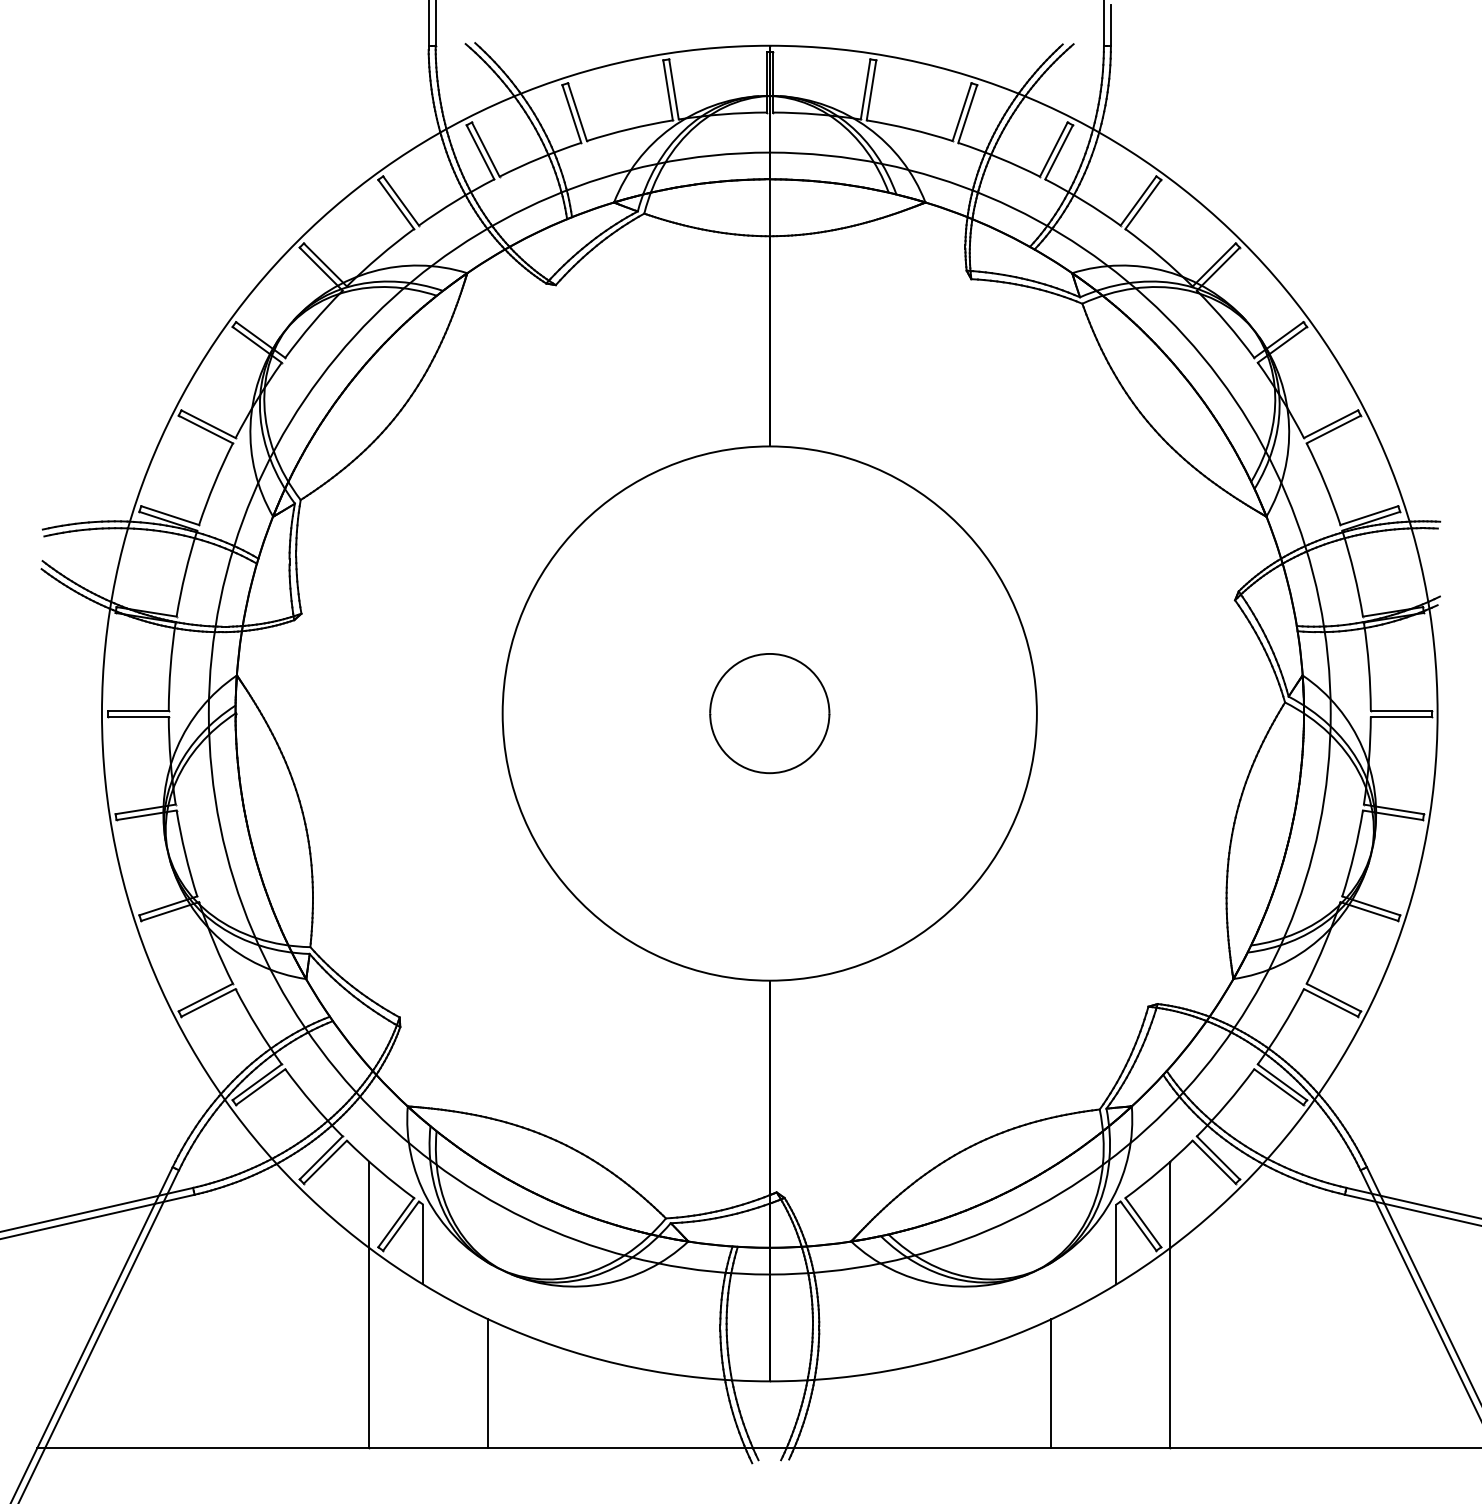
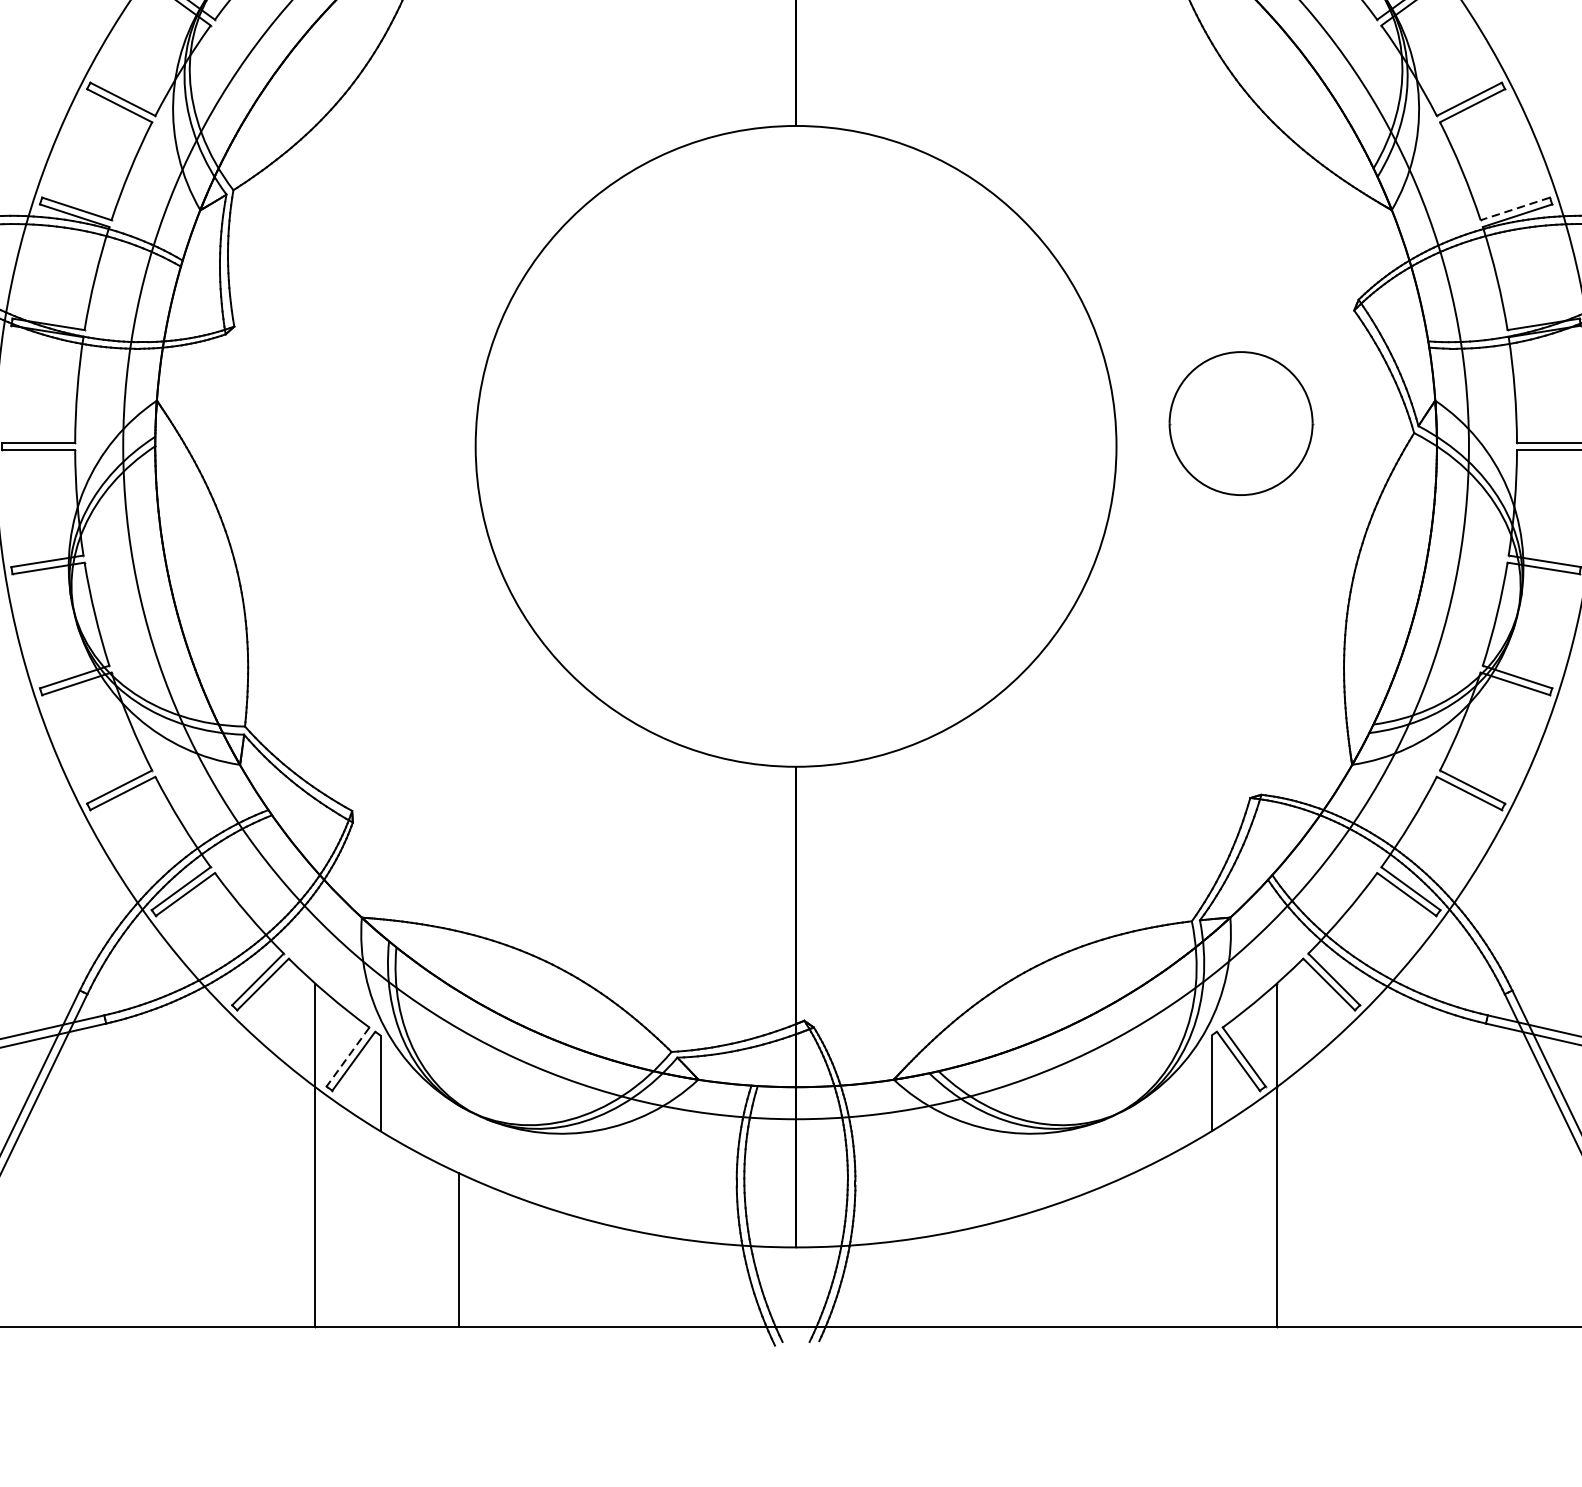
line: (1368, 515) -> (1514, 208), solid -> dashed
part: (769, 713) -> (1240, 423), moved
line: (395, 1223) -> (347, 1058), solid -> dashed
line: (1051, 1383) -> (1134, 1249), removed

